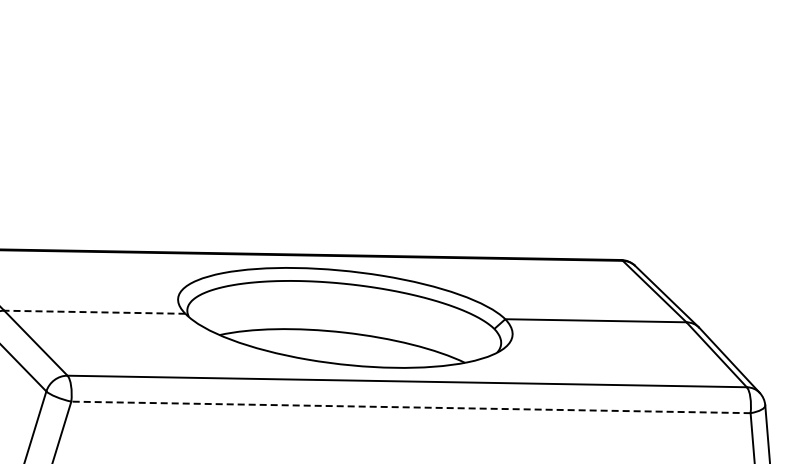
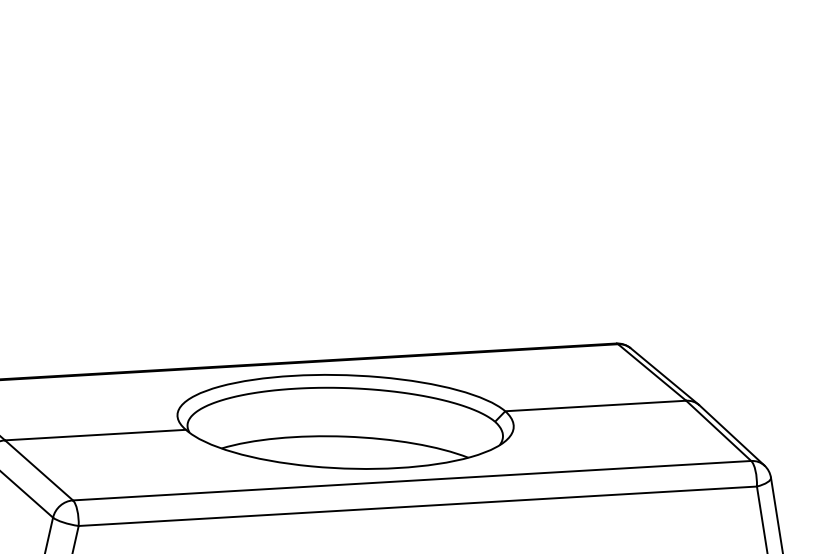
line: (94, 312) -> (95, 435), dashed -> solid
line: (410, 407) -> (417, 506), dashed -> solid

